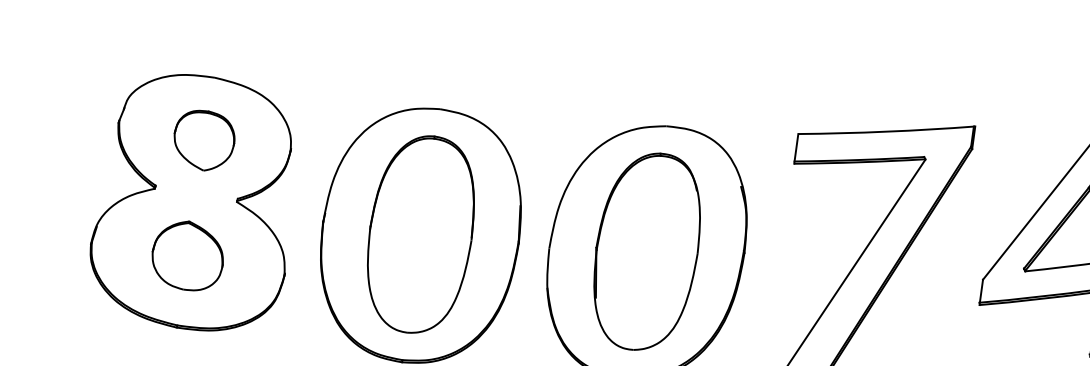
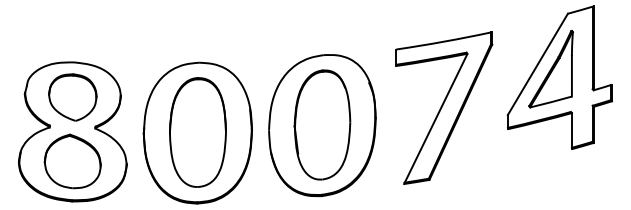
part: (203, 140) -> (72, 97), size x1.43
part: (187, 255) -> (72, 161), size x1.43

